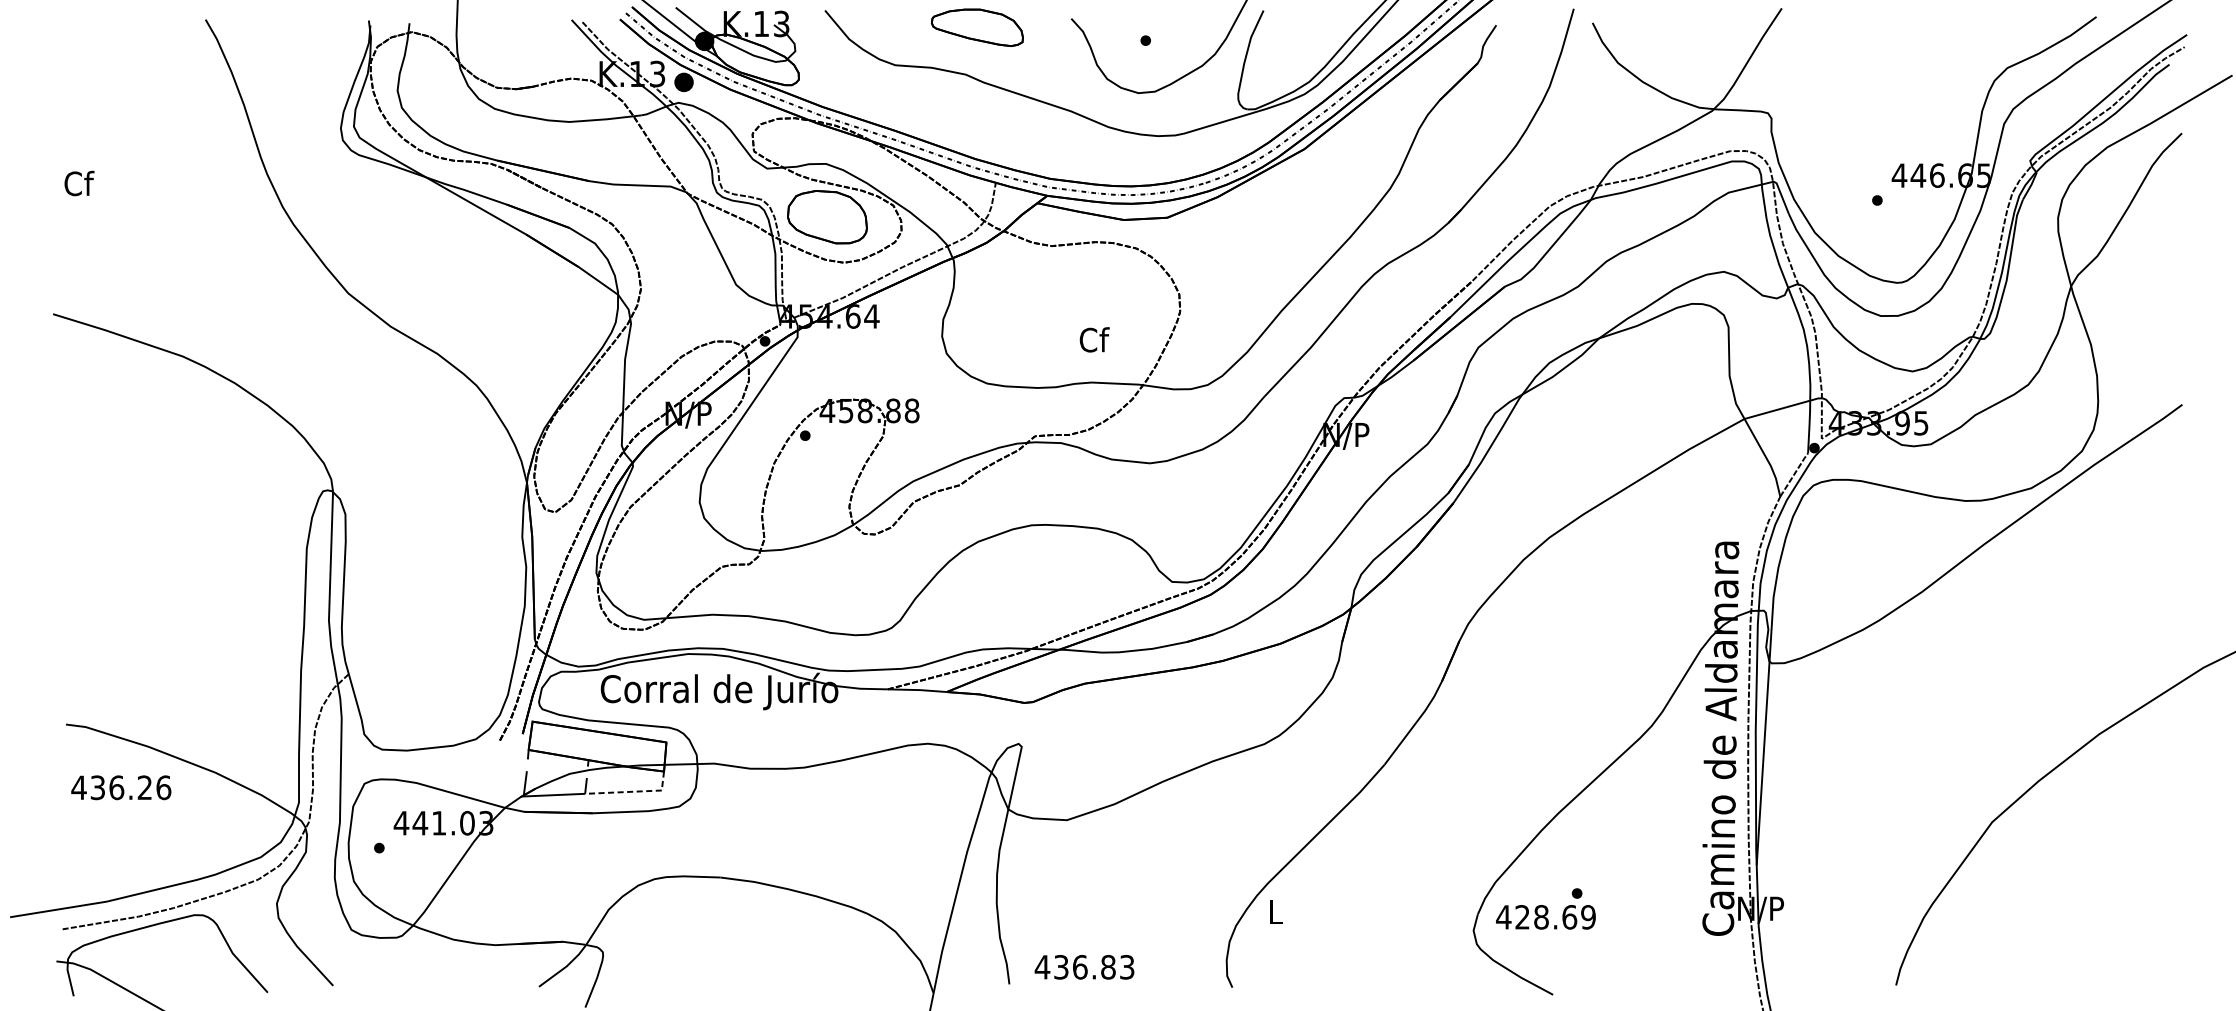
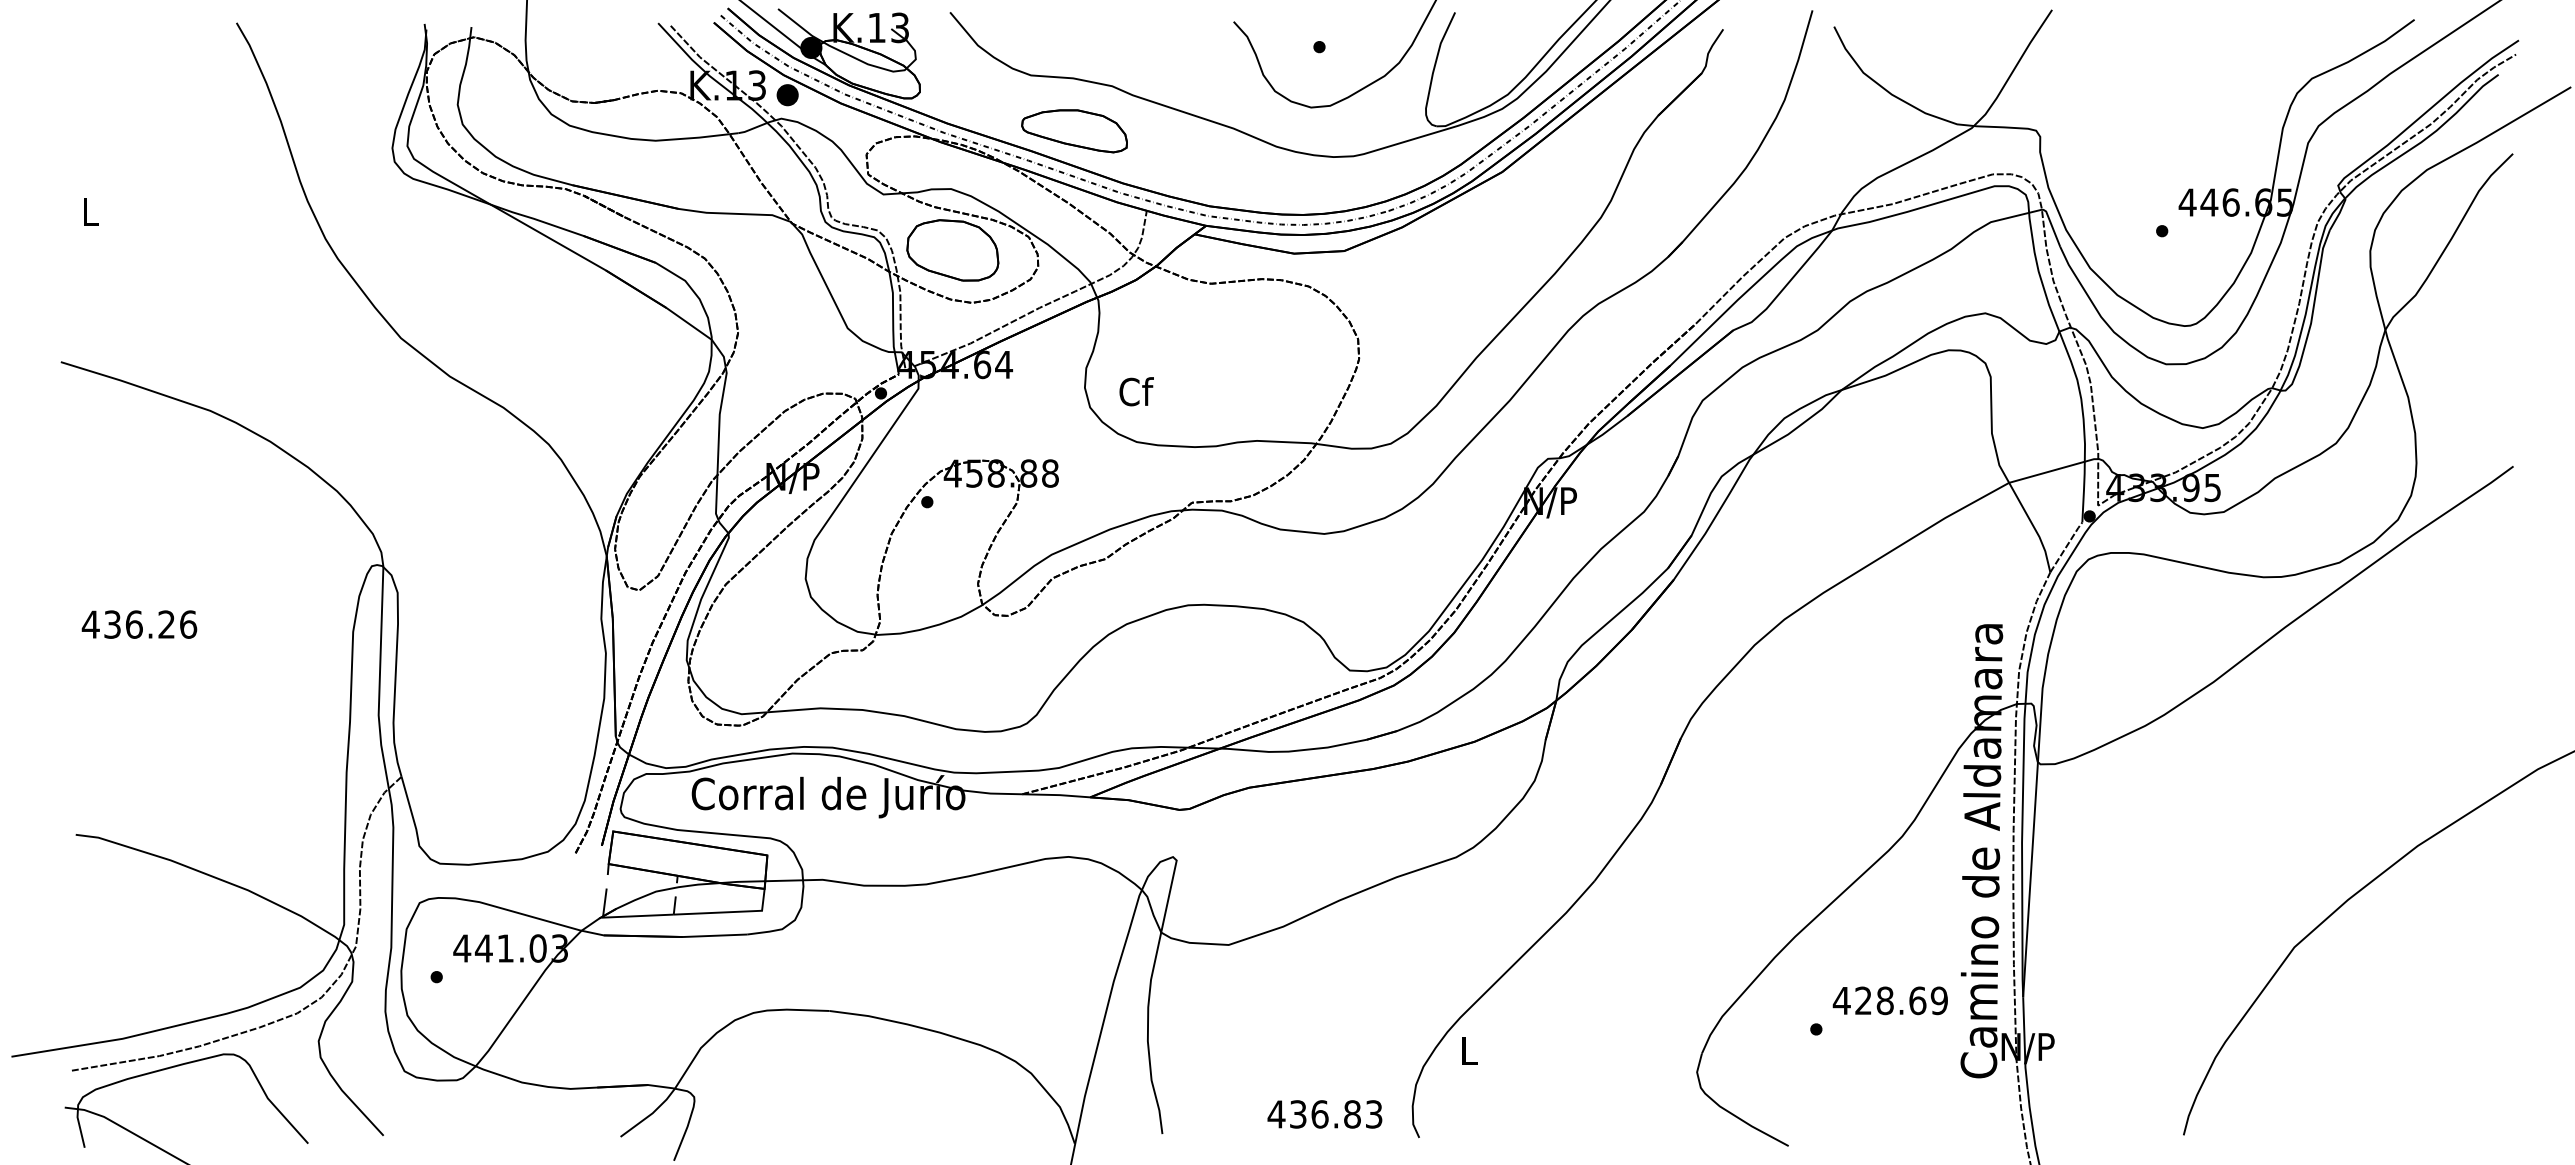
part: (977, 27) -> (1074, 131), moved
text: (79, 183) -> (91, 211), Cf -> L
text: (1094, 339) -> (1136, 391), moved
text: (121, 787) -> (139, 624), moved
line: (633, 792) -> (729, 912), dashed -> solid
text: (1545, 917) -> (1889, 1000), moved
text: (1084, 967) -> (1324, 1114), moved

